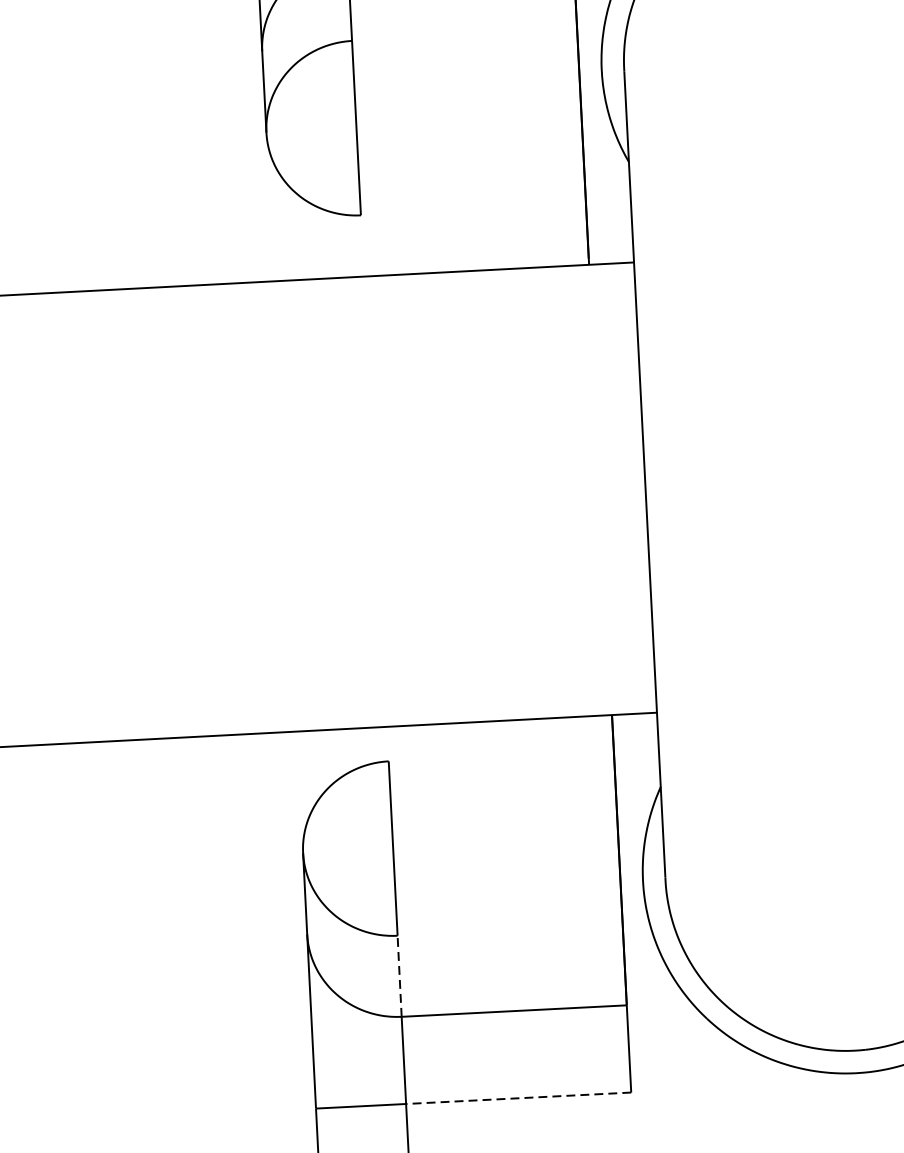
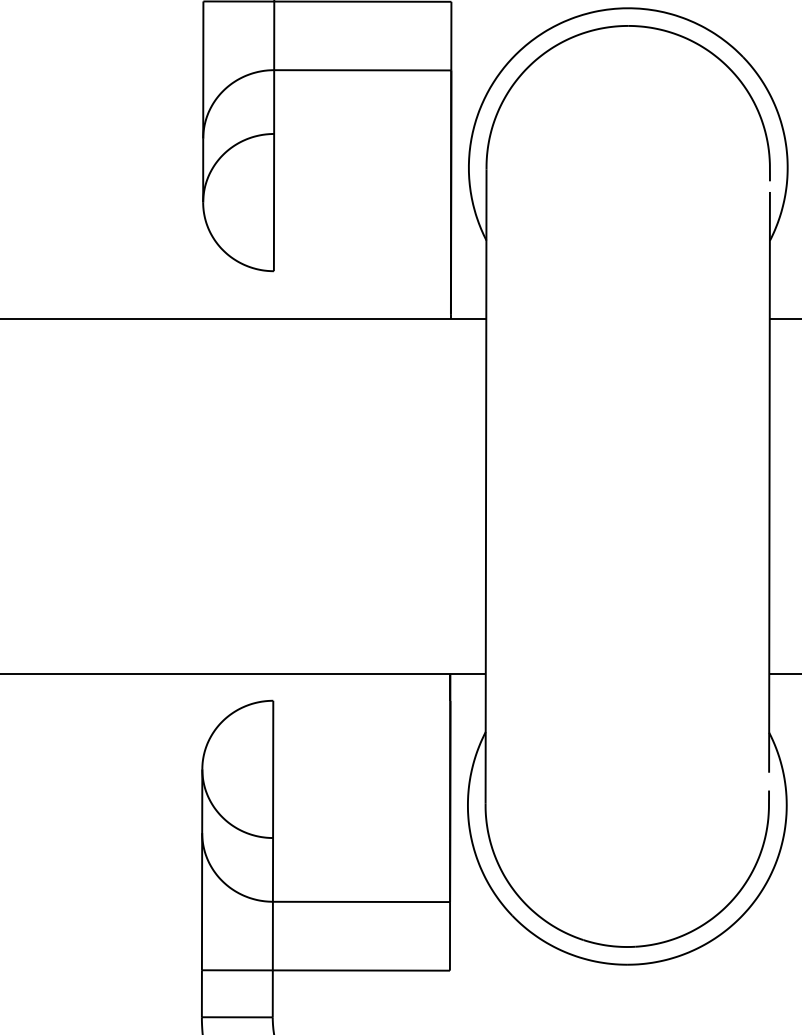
line: (400, 975) -> (273, 869), dashed -> solid
line: (518, 1098) -> (361, 970), dashed -> solid

